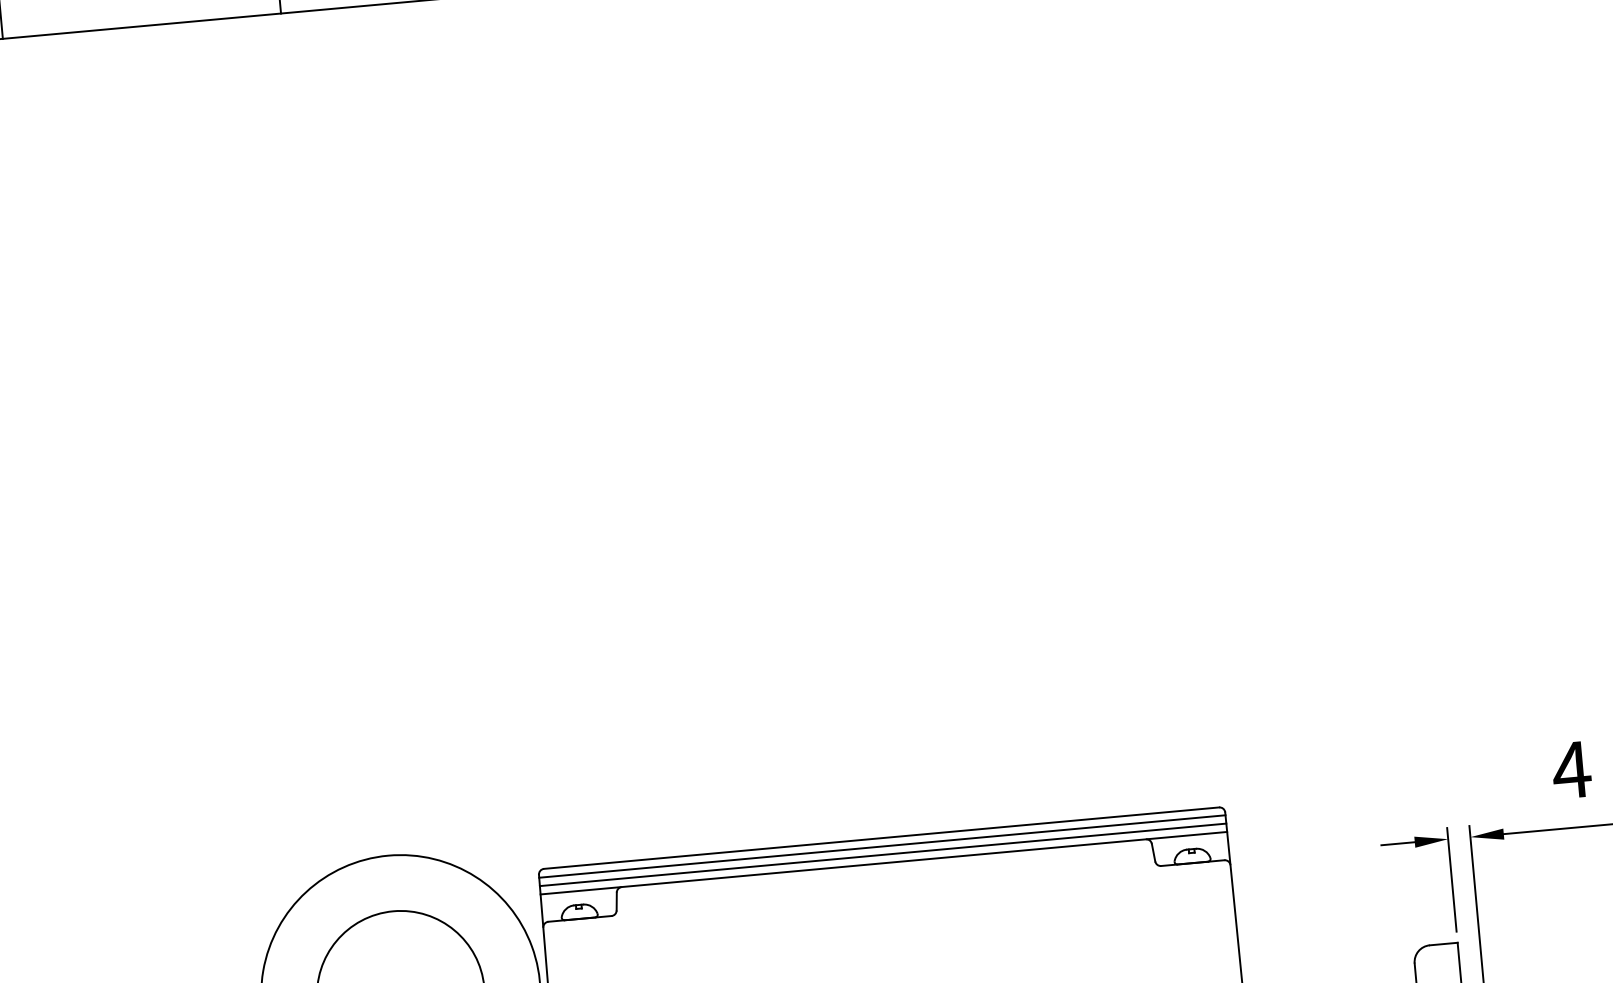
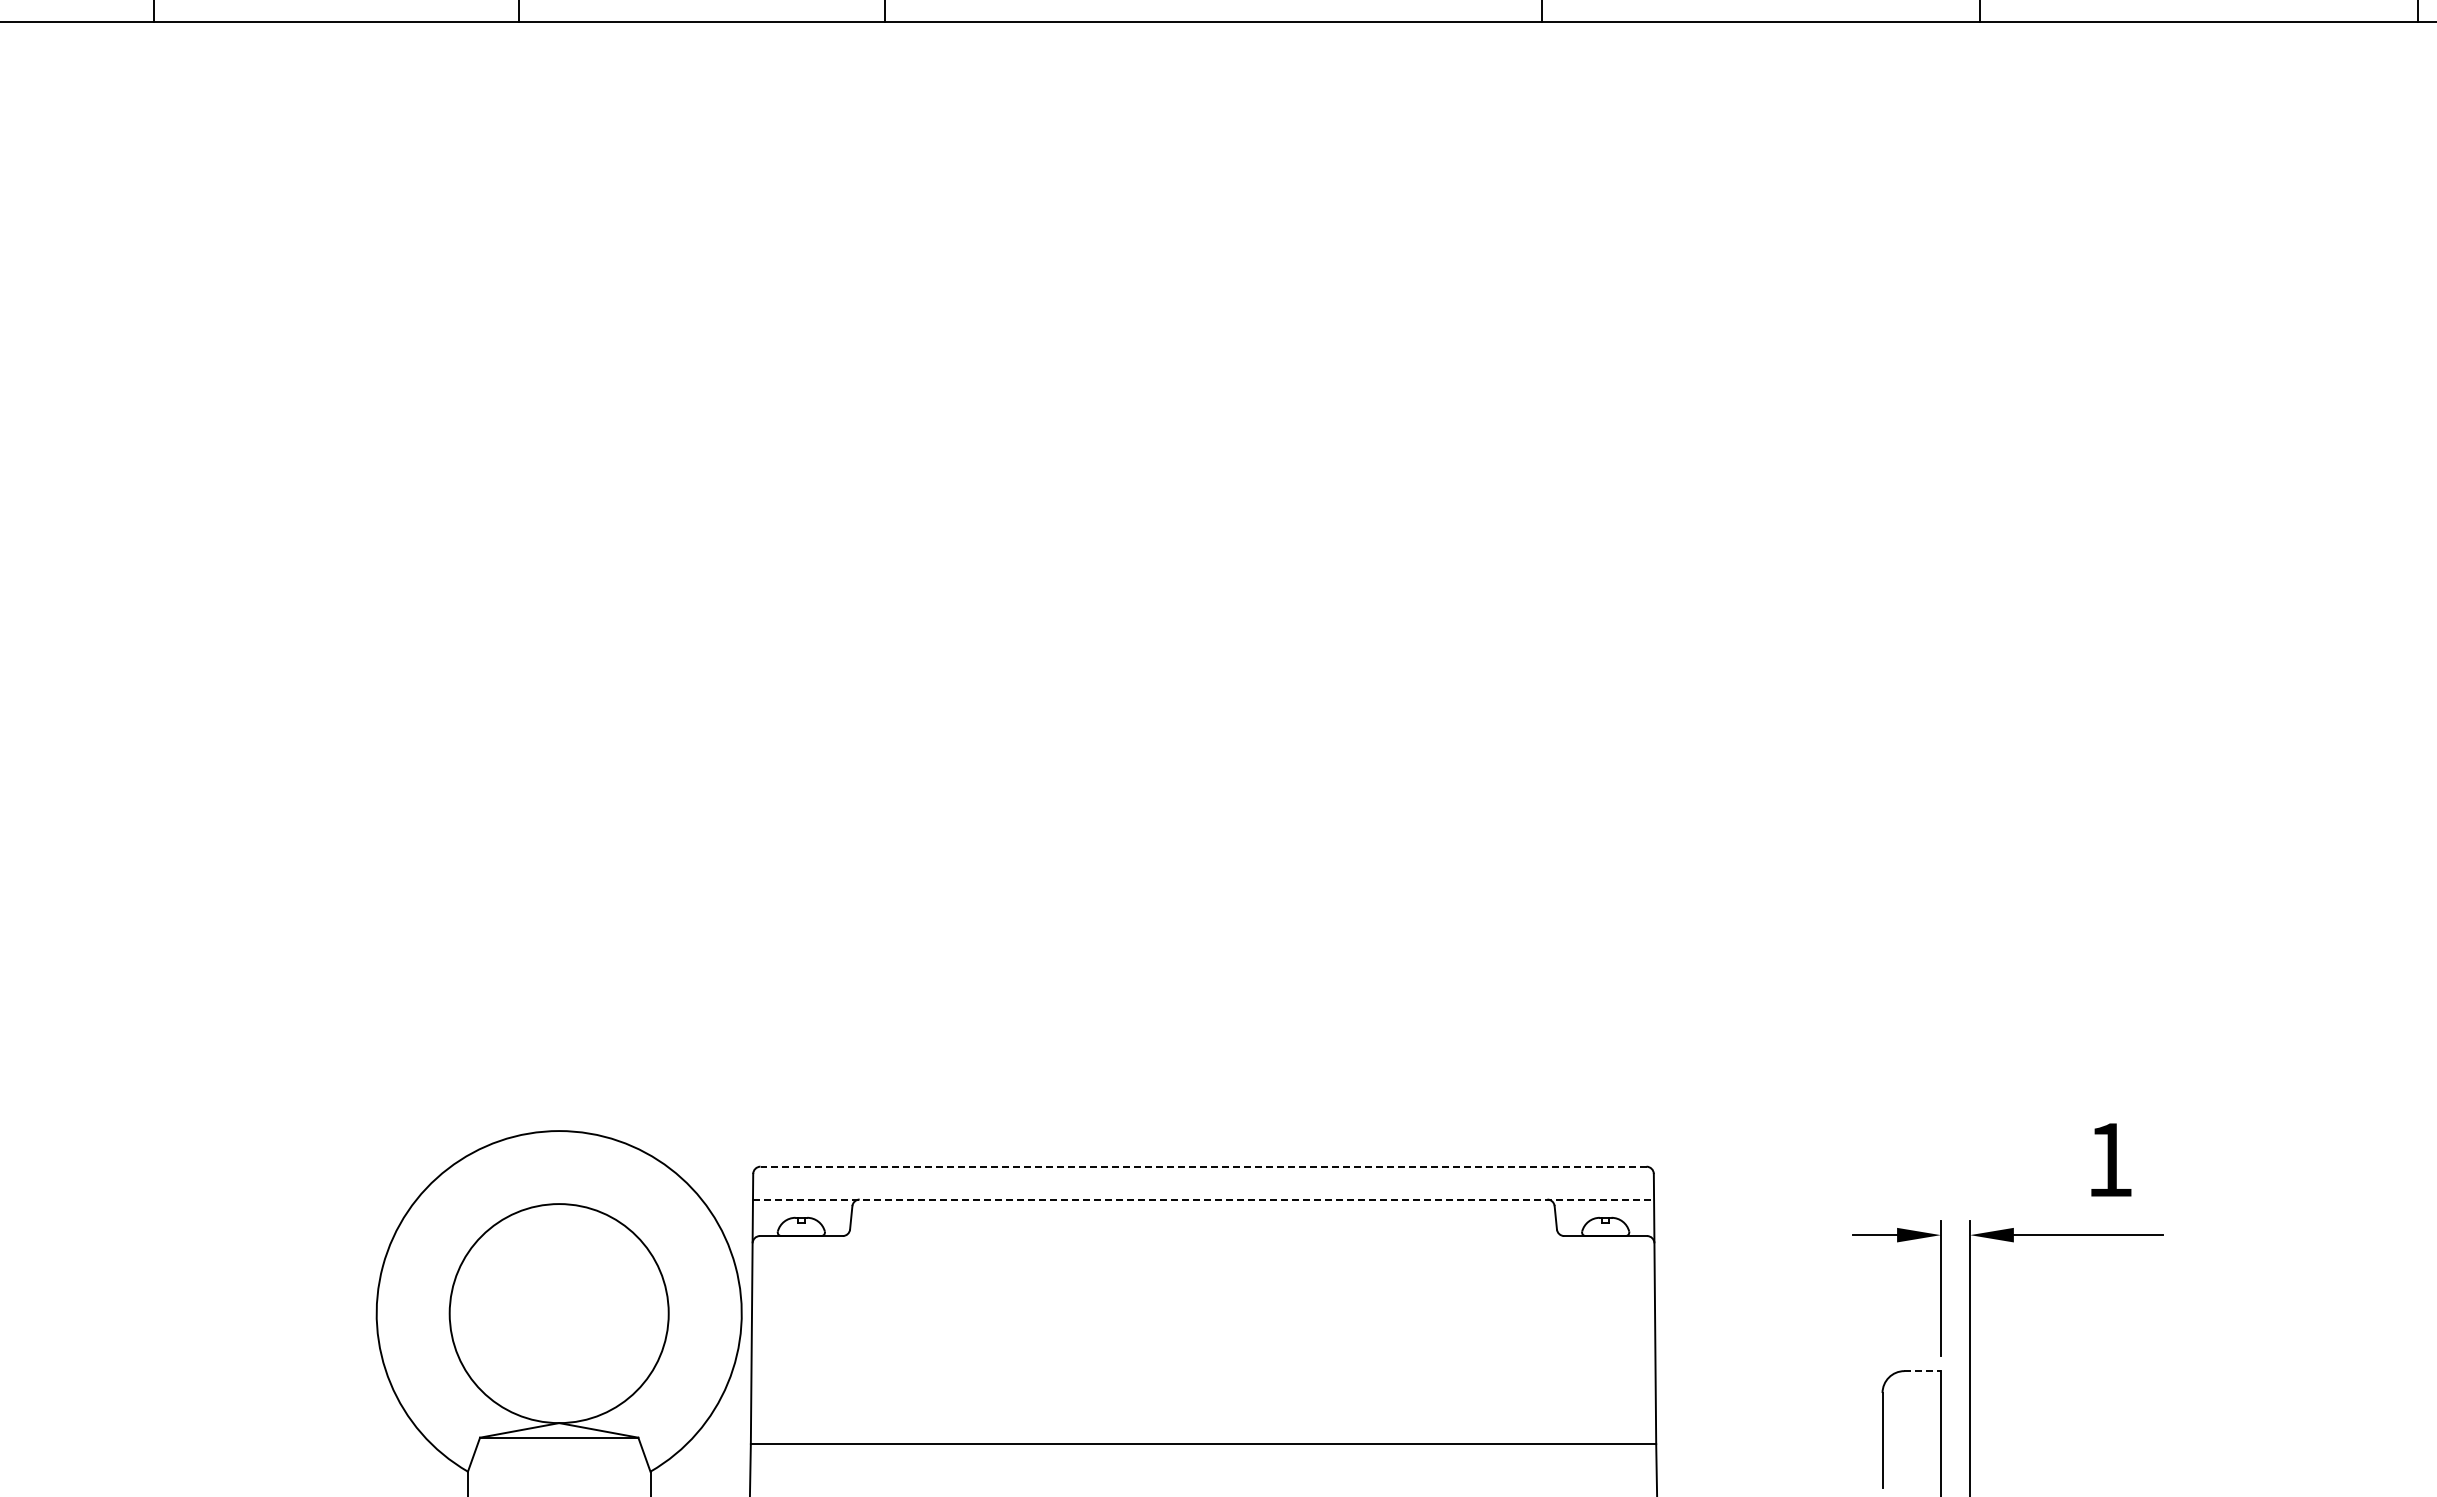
text: (1571, 769) -> (2109, 1159), 4 -> 1
line: (881, 838) -> (1203, 1166), solid -> dashed
line: (882, 846) -> (1203, 1177), removed
line: (883, 854) -> (1203, 1188), removed
line: (883, 863) -> (1203, 1199), solid -> dashed
line: (1444, 944) -> (1923, 1371), solid -> dashed

